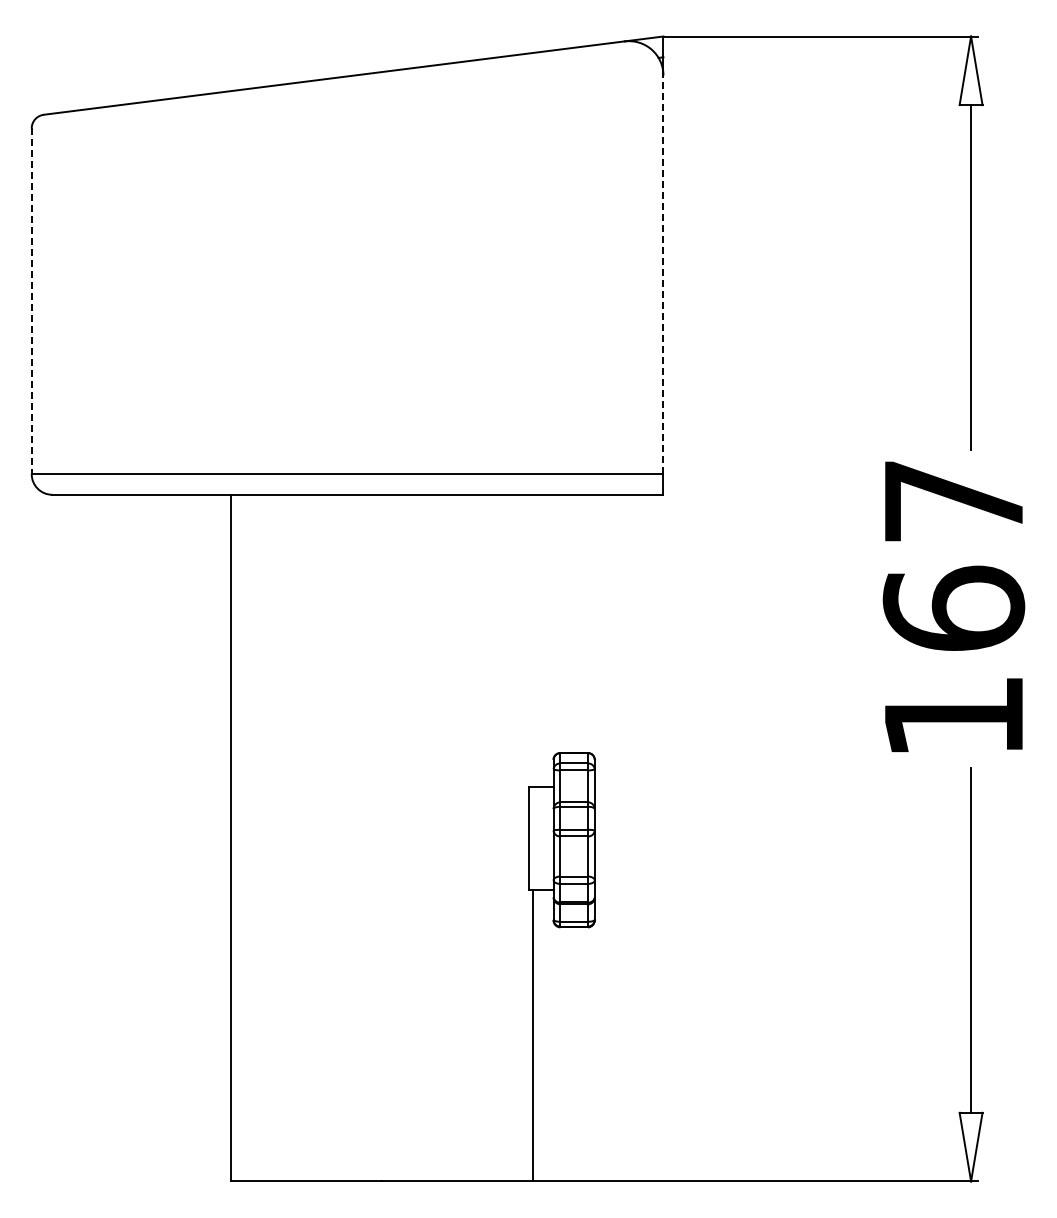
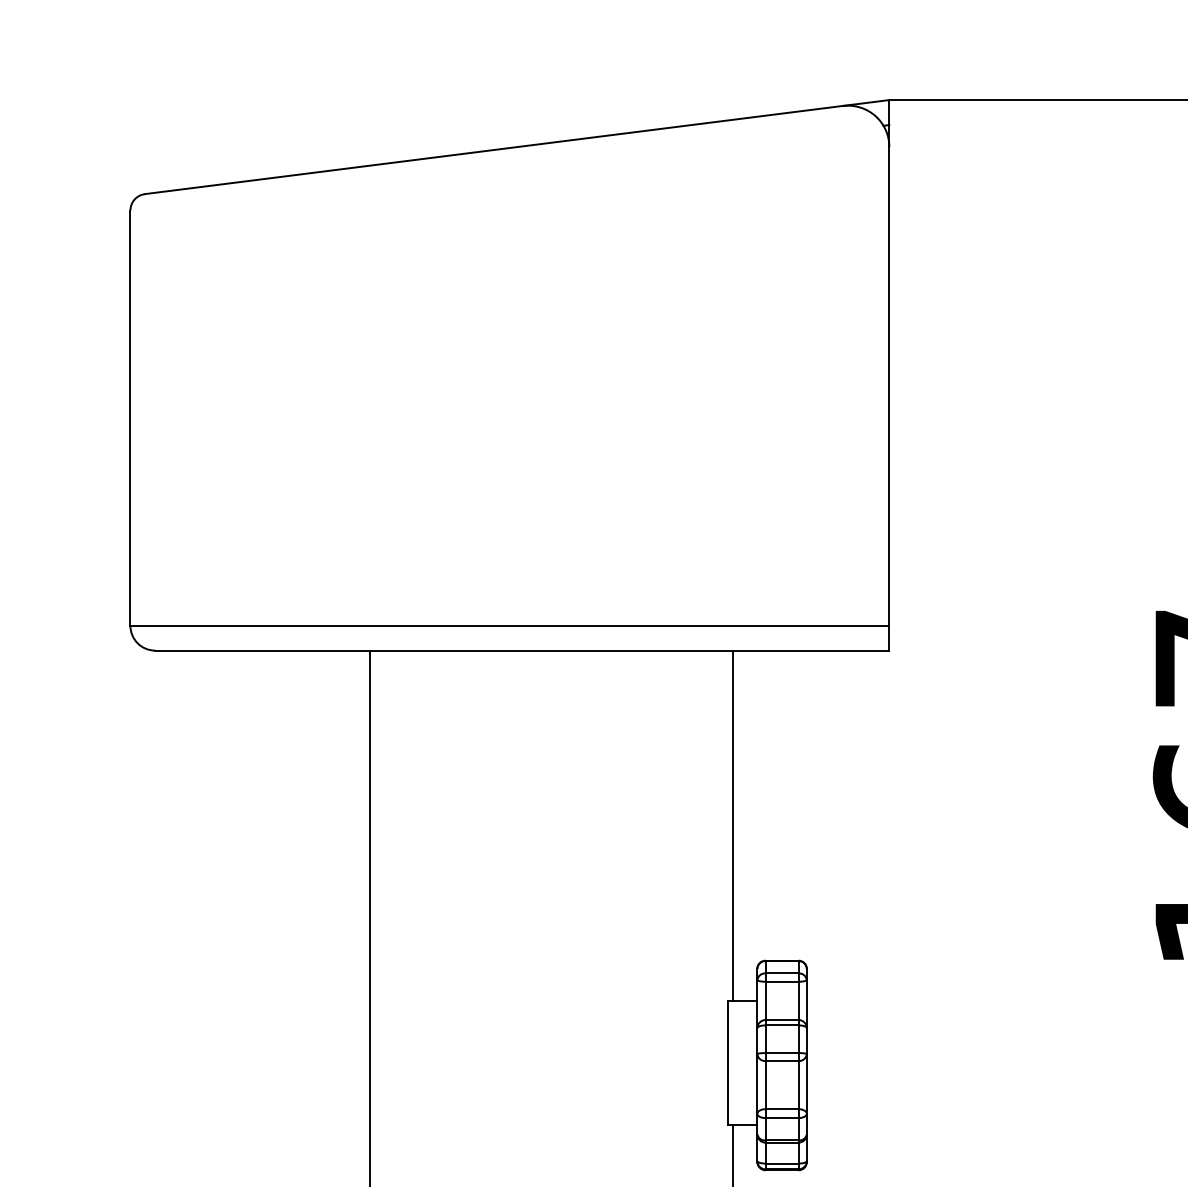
line: (663, 274) -> (889, 385), dashed -> solid
line: (31, 301) -> (130, 418), dashed -> solid
line: (532, 640) -> (732, 825), added

